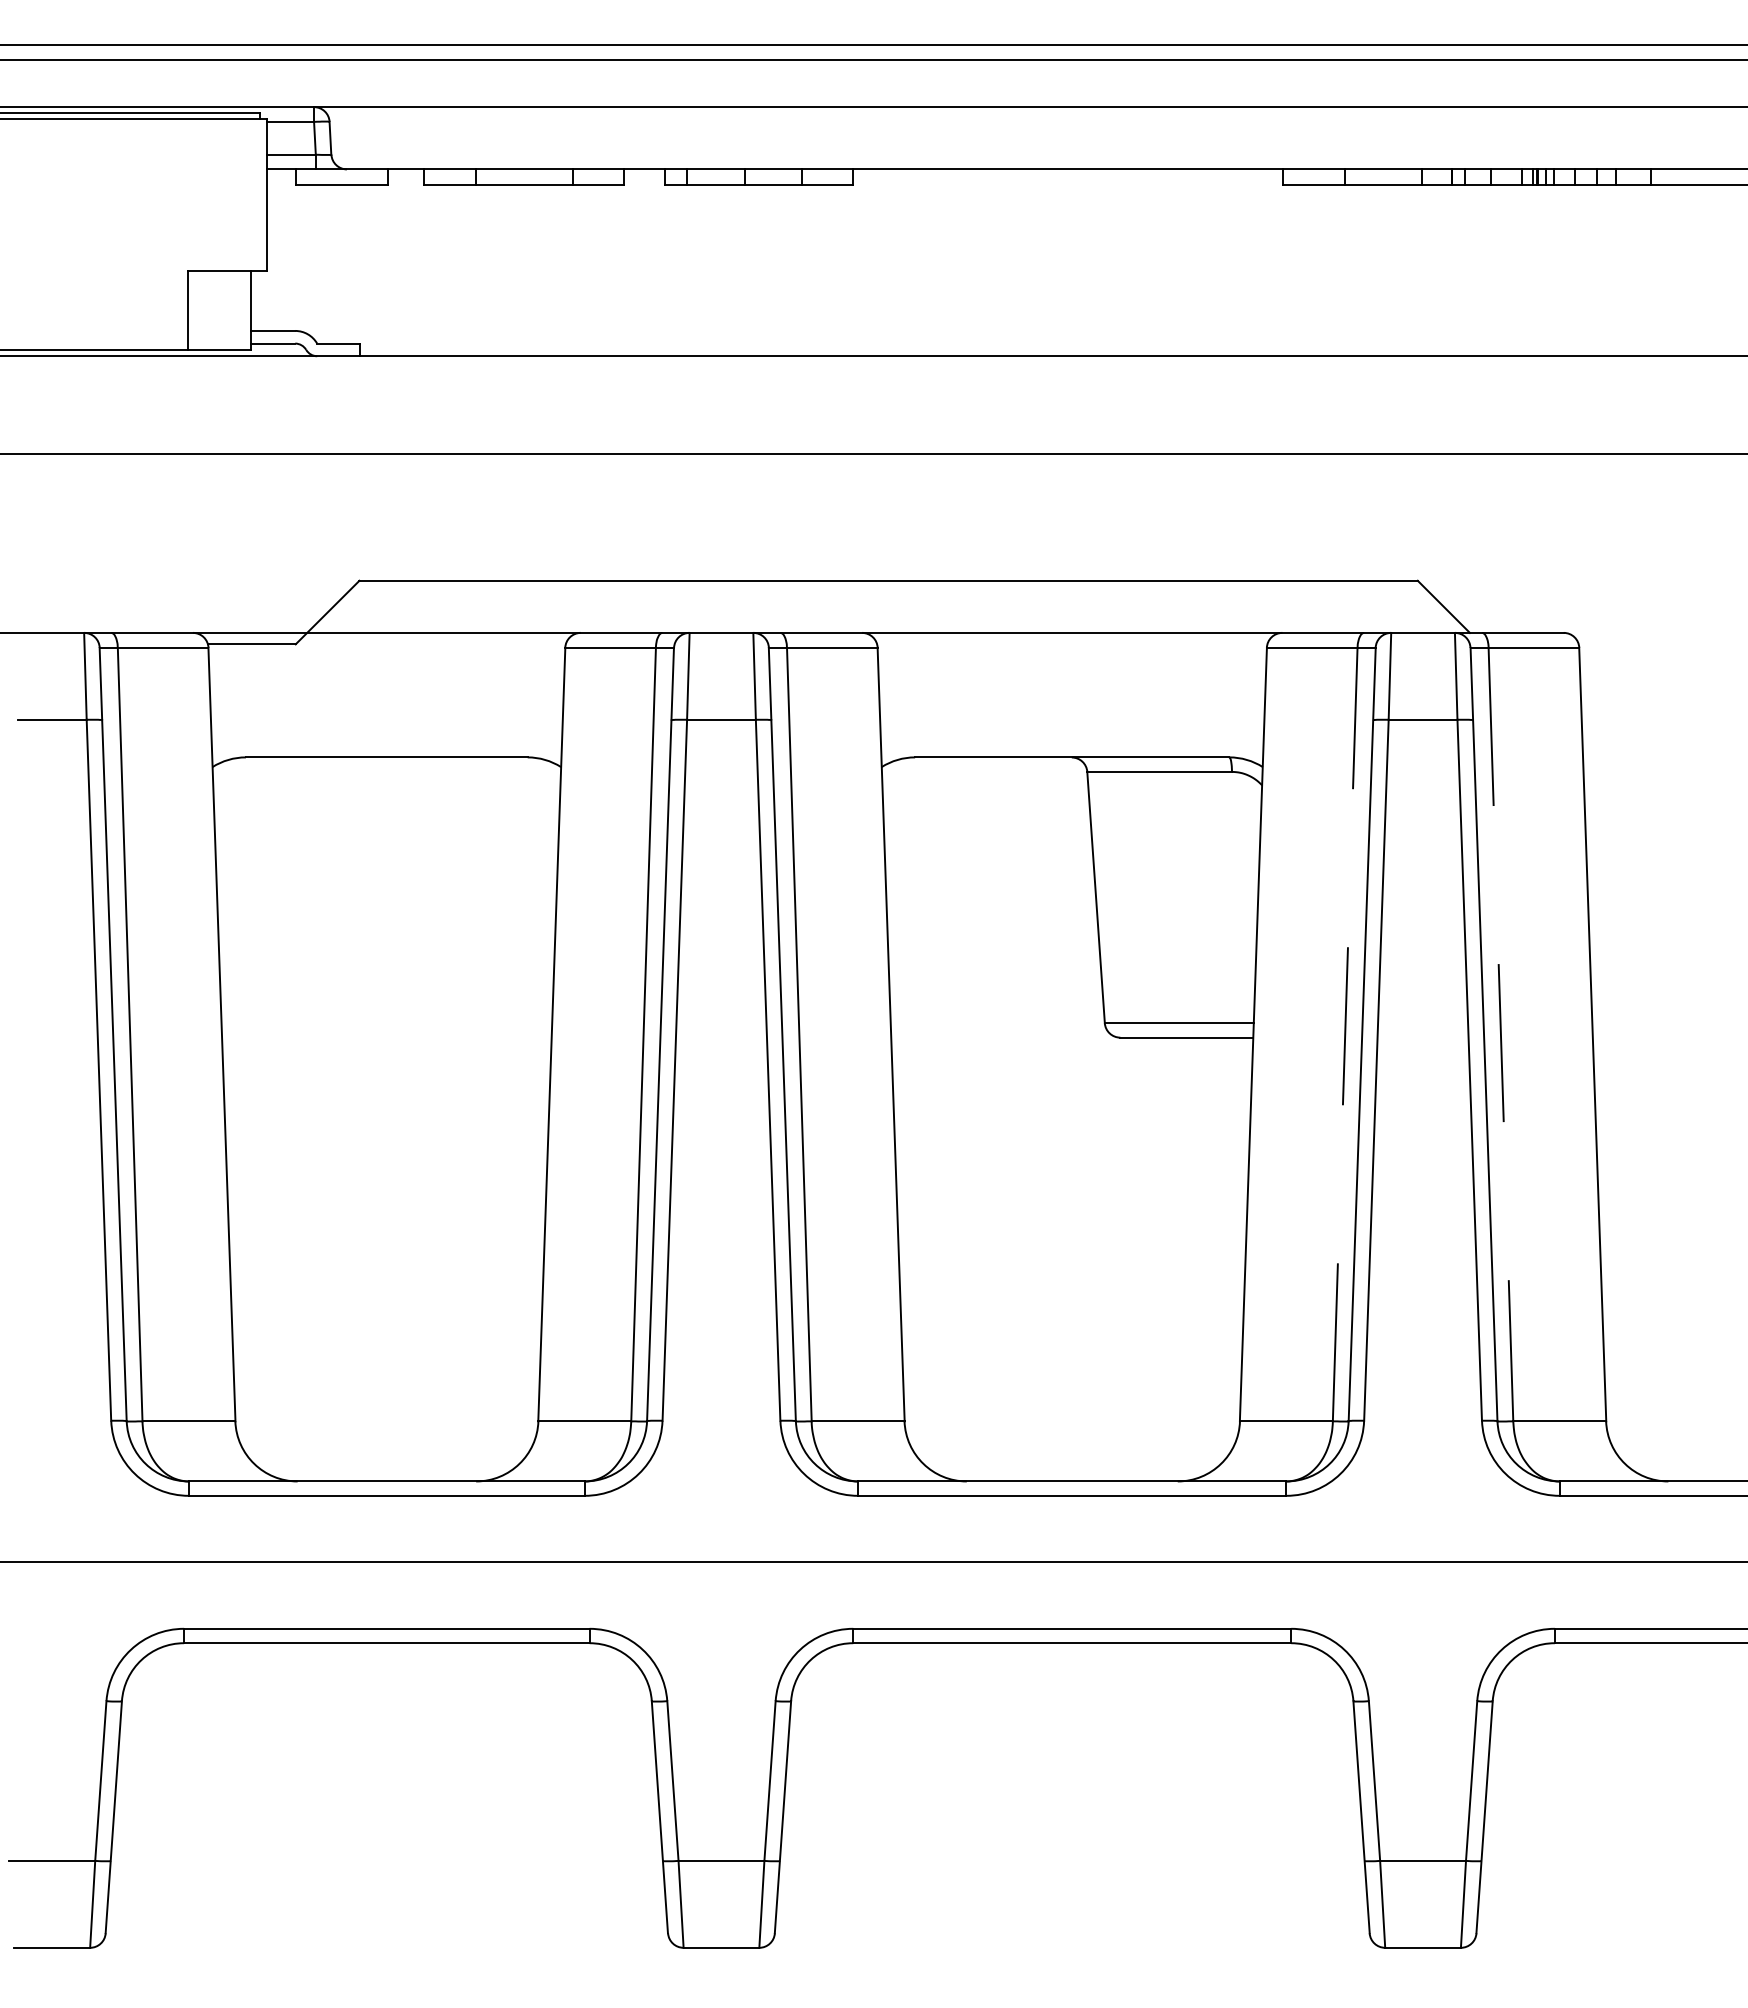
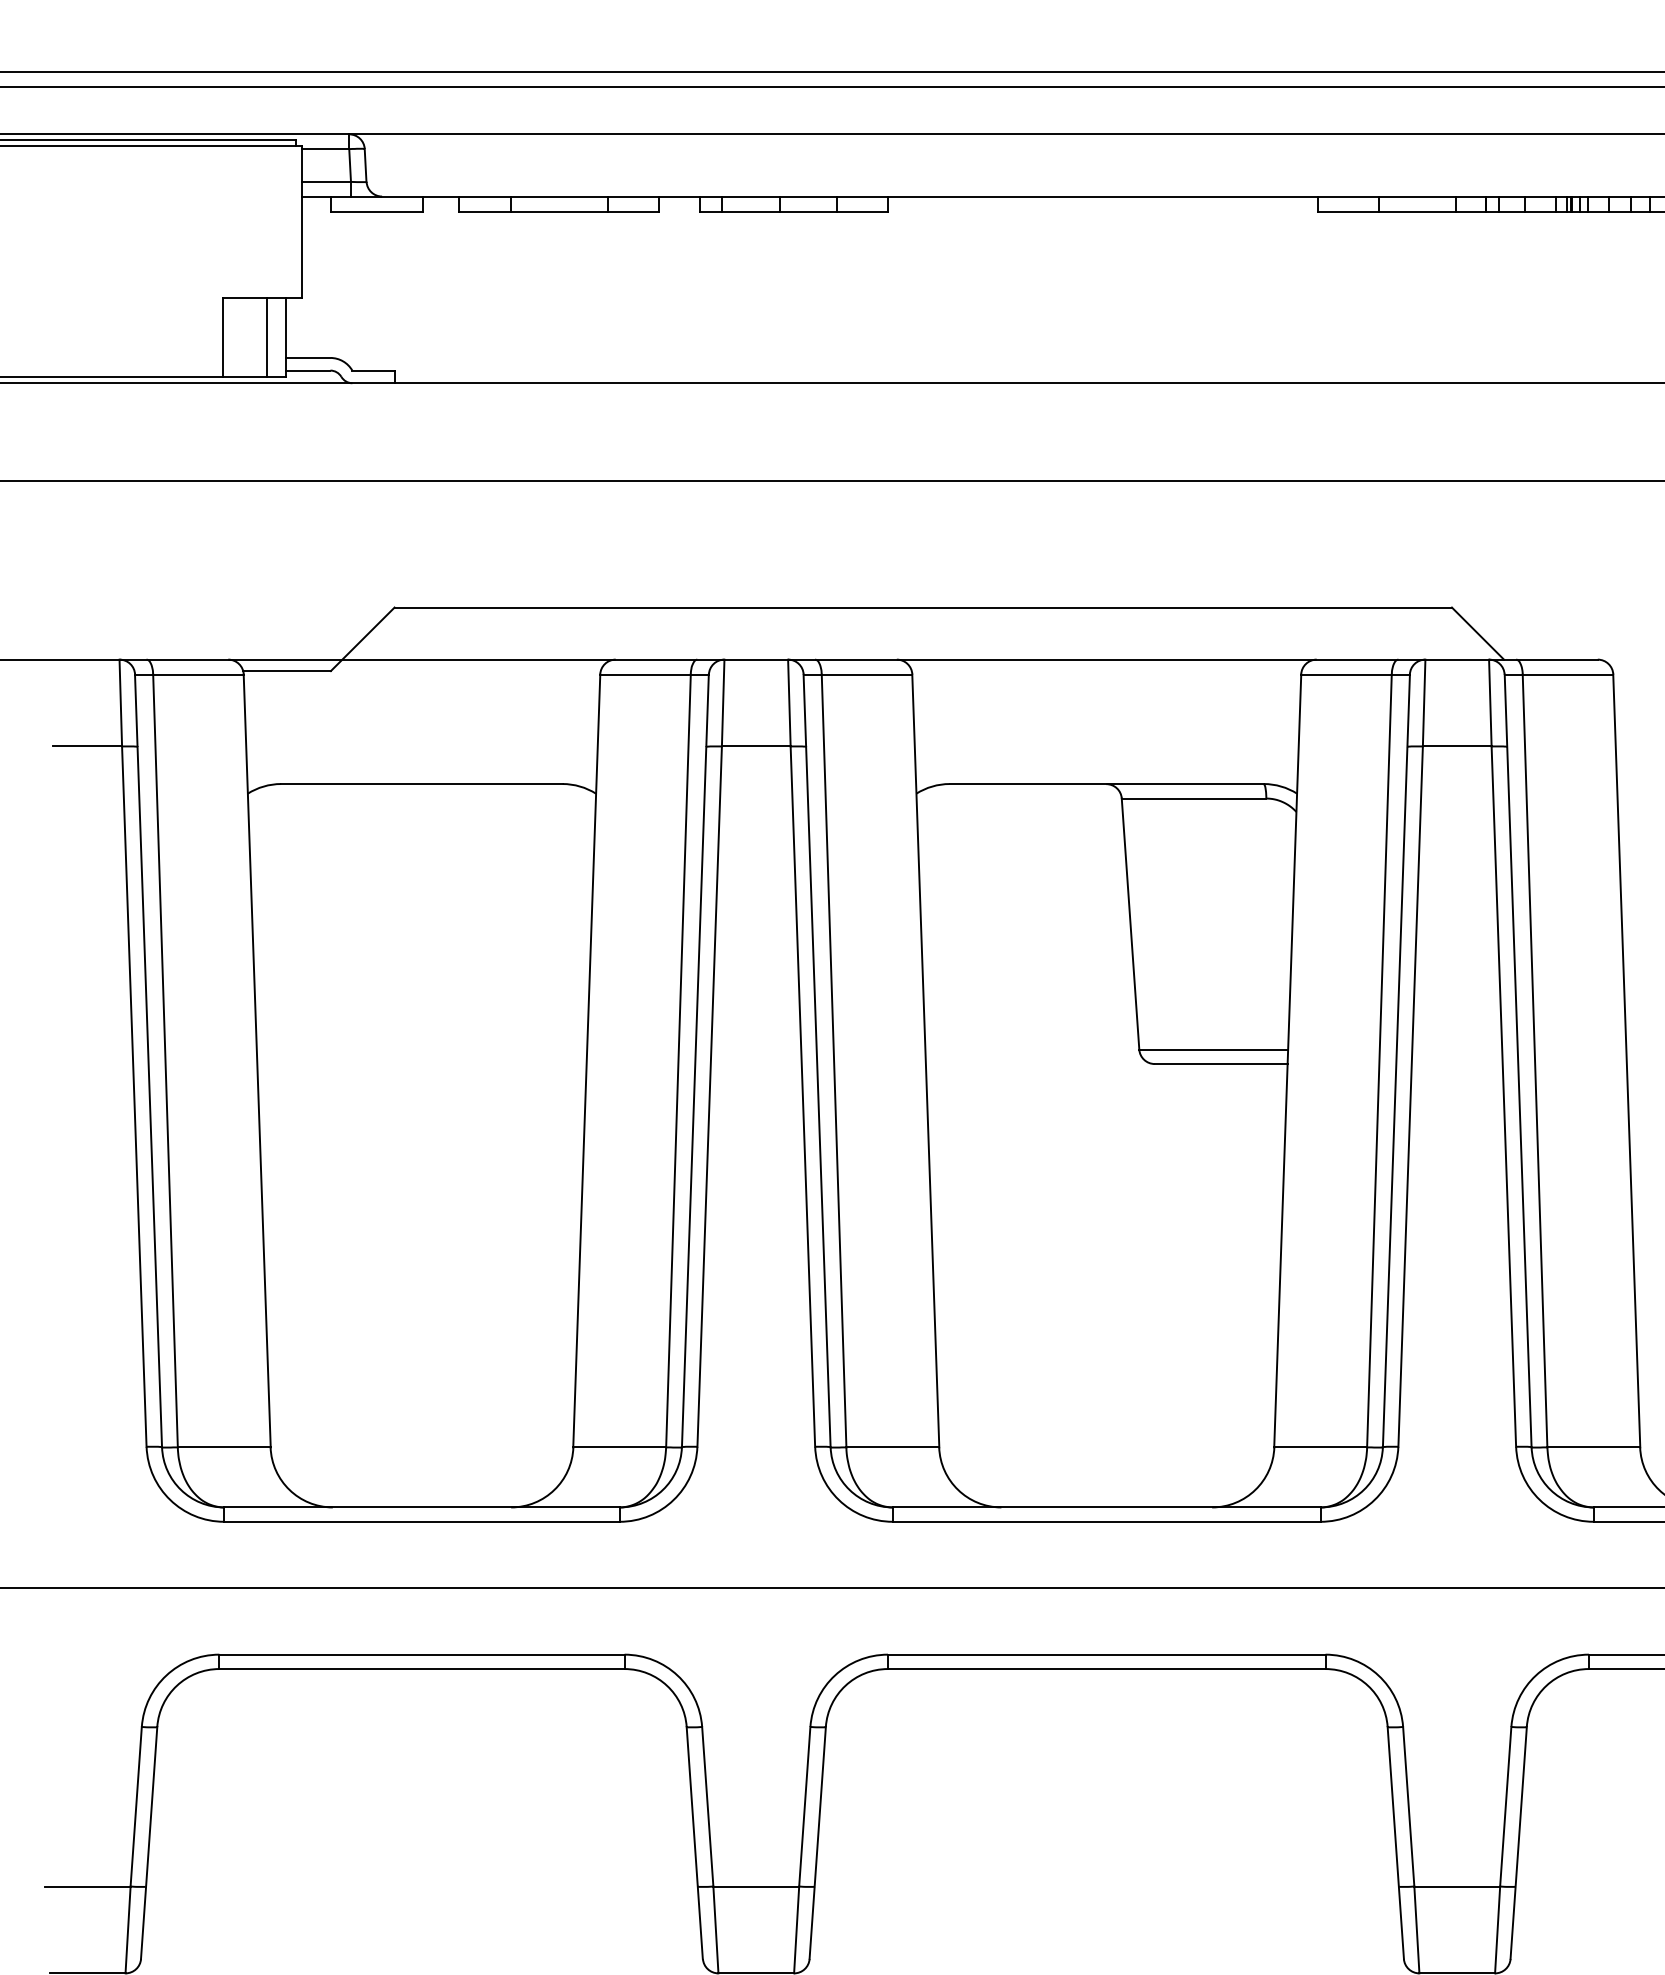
line: (232, 309) -> (267, 336), added
line: (1345, 1034) -> (1379, 1060), dashed -> solid
line: (1500, 1034) -> (1534, 1060), dashed -> solid

